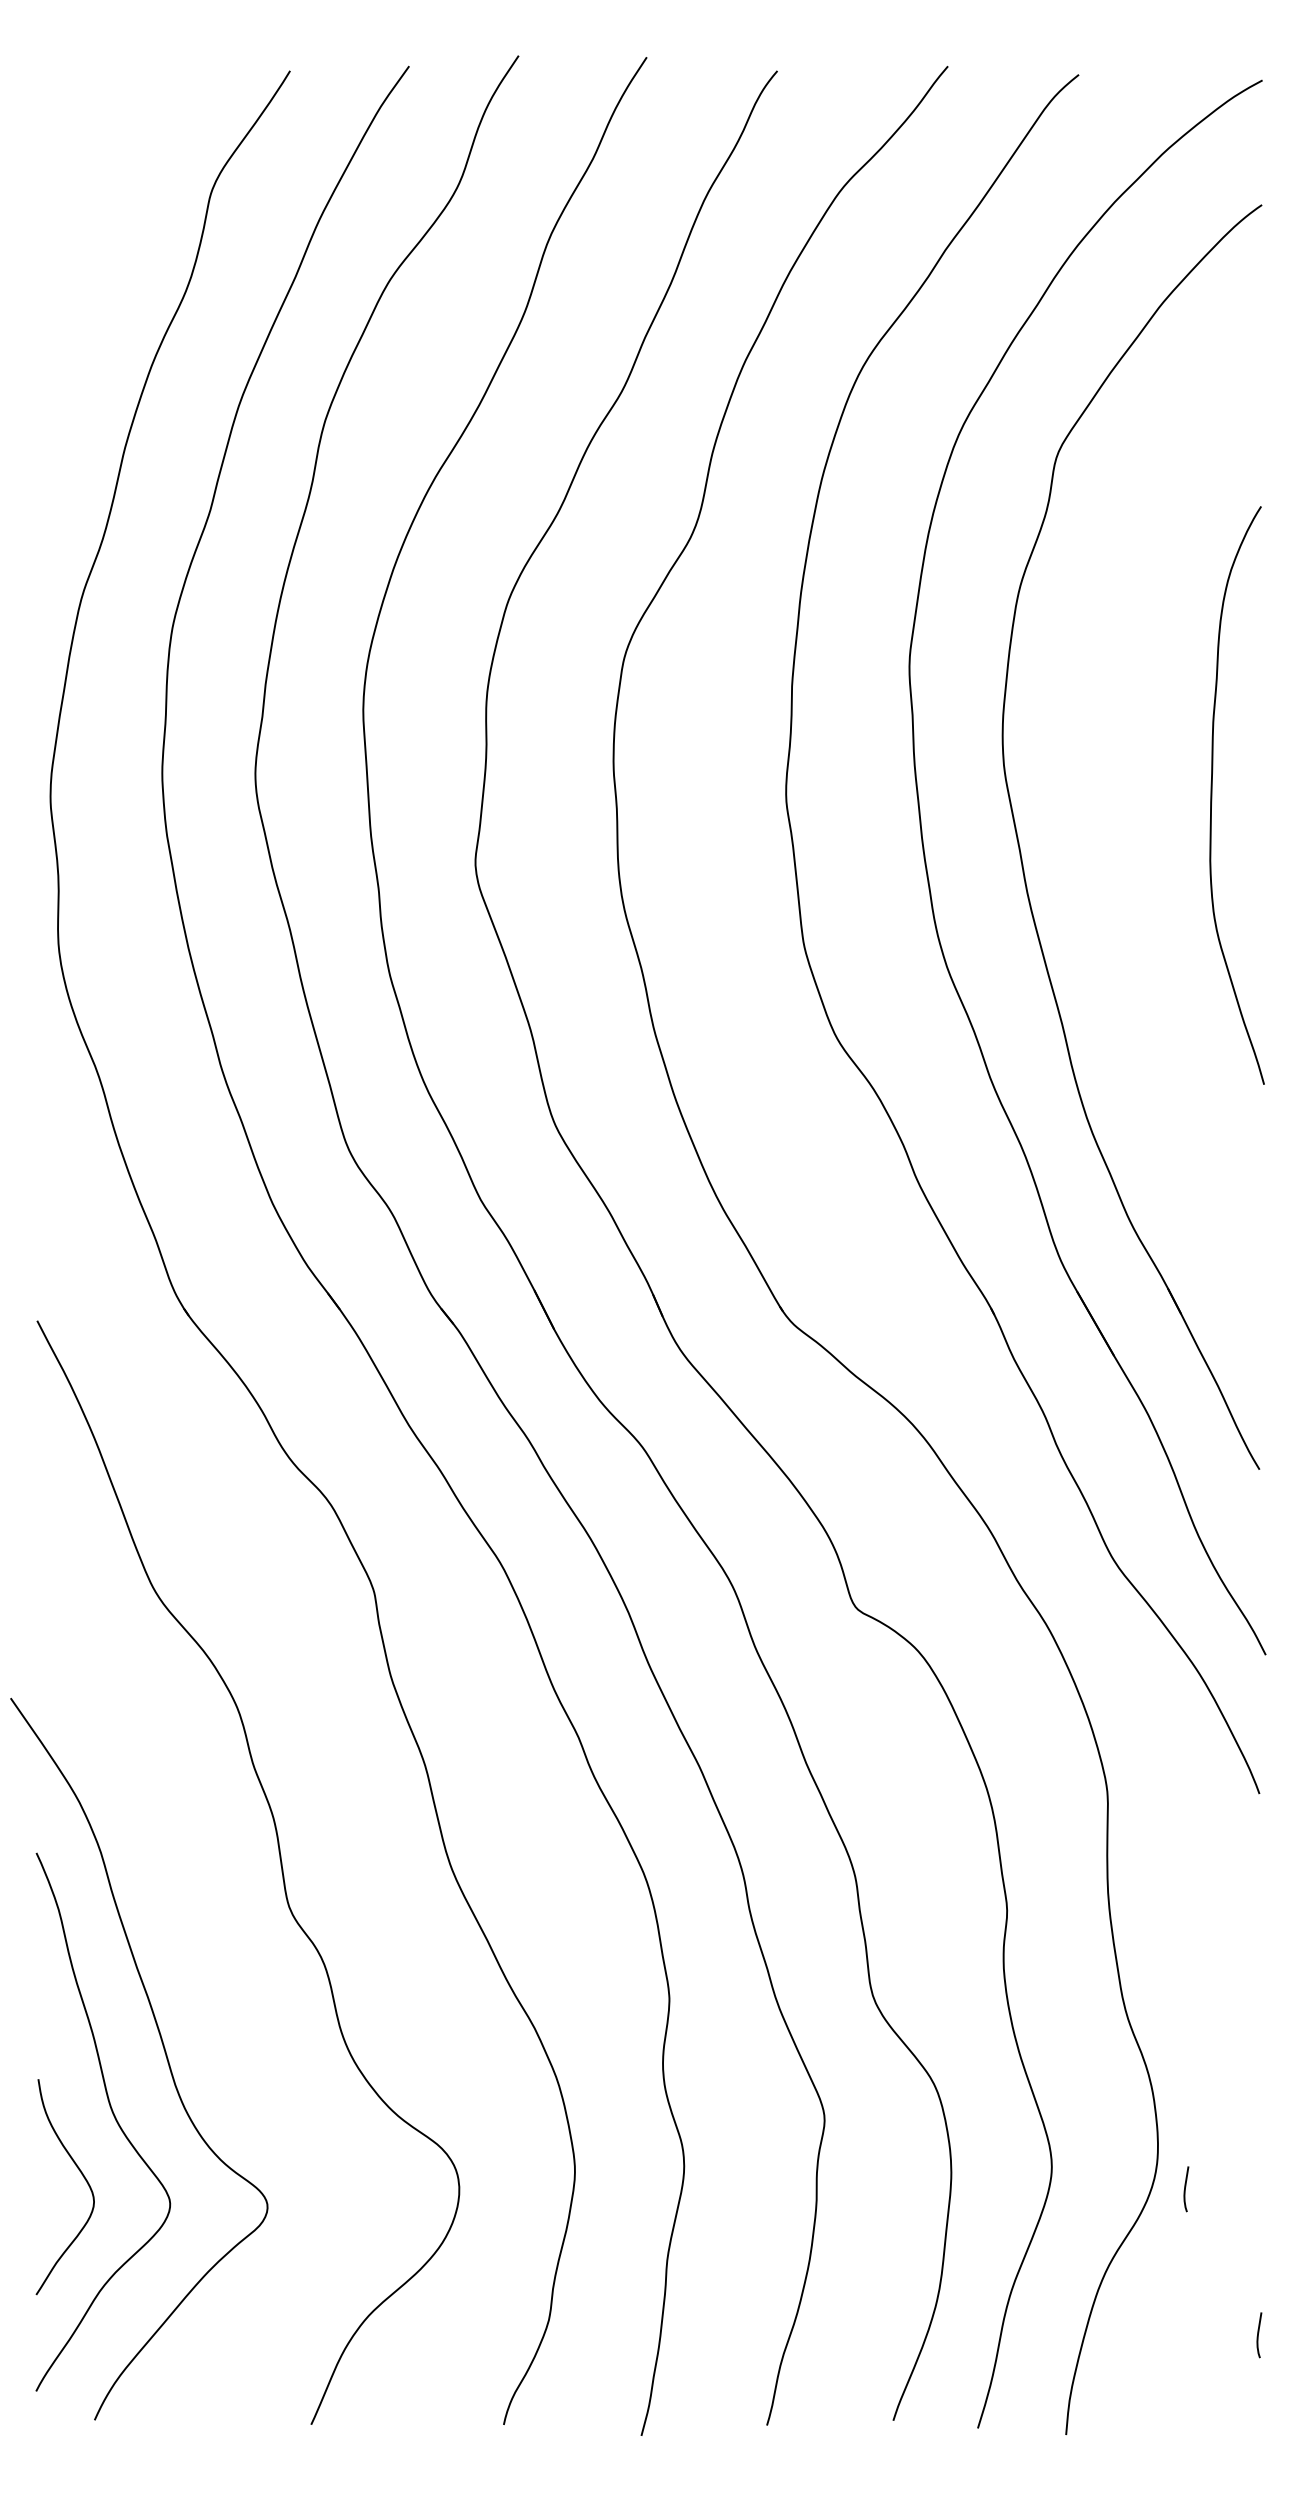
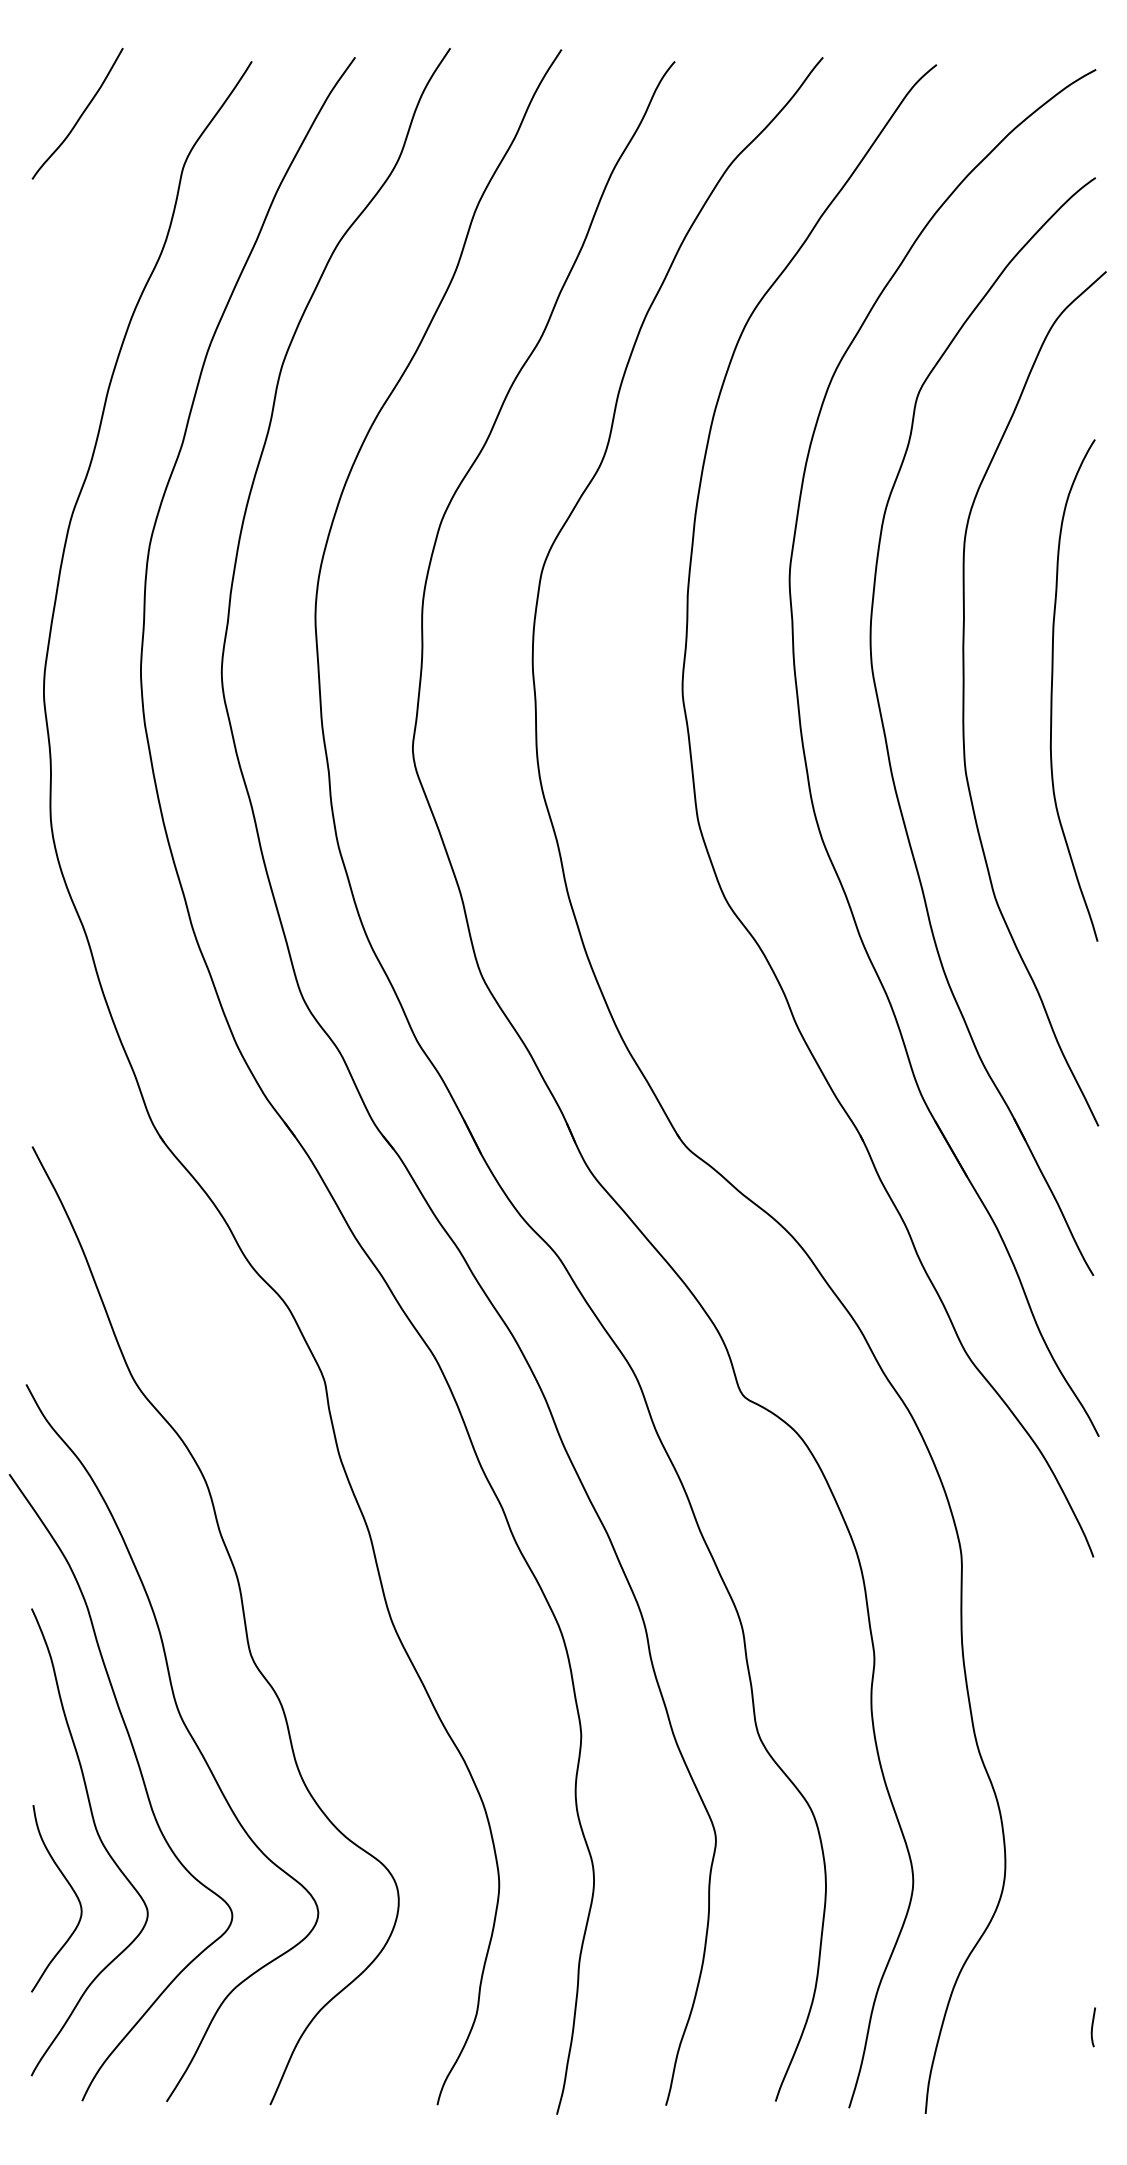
curve: (93, 131) -> (81, 114), added
curve: (1110, 804) -> (964, 698), added
curve: (217, 1997) -> (188, 1734), added
curve: (1185, 2189) -> (1029, 1900), removed

